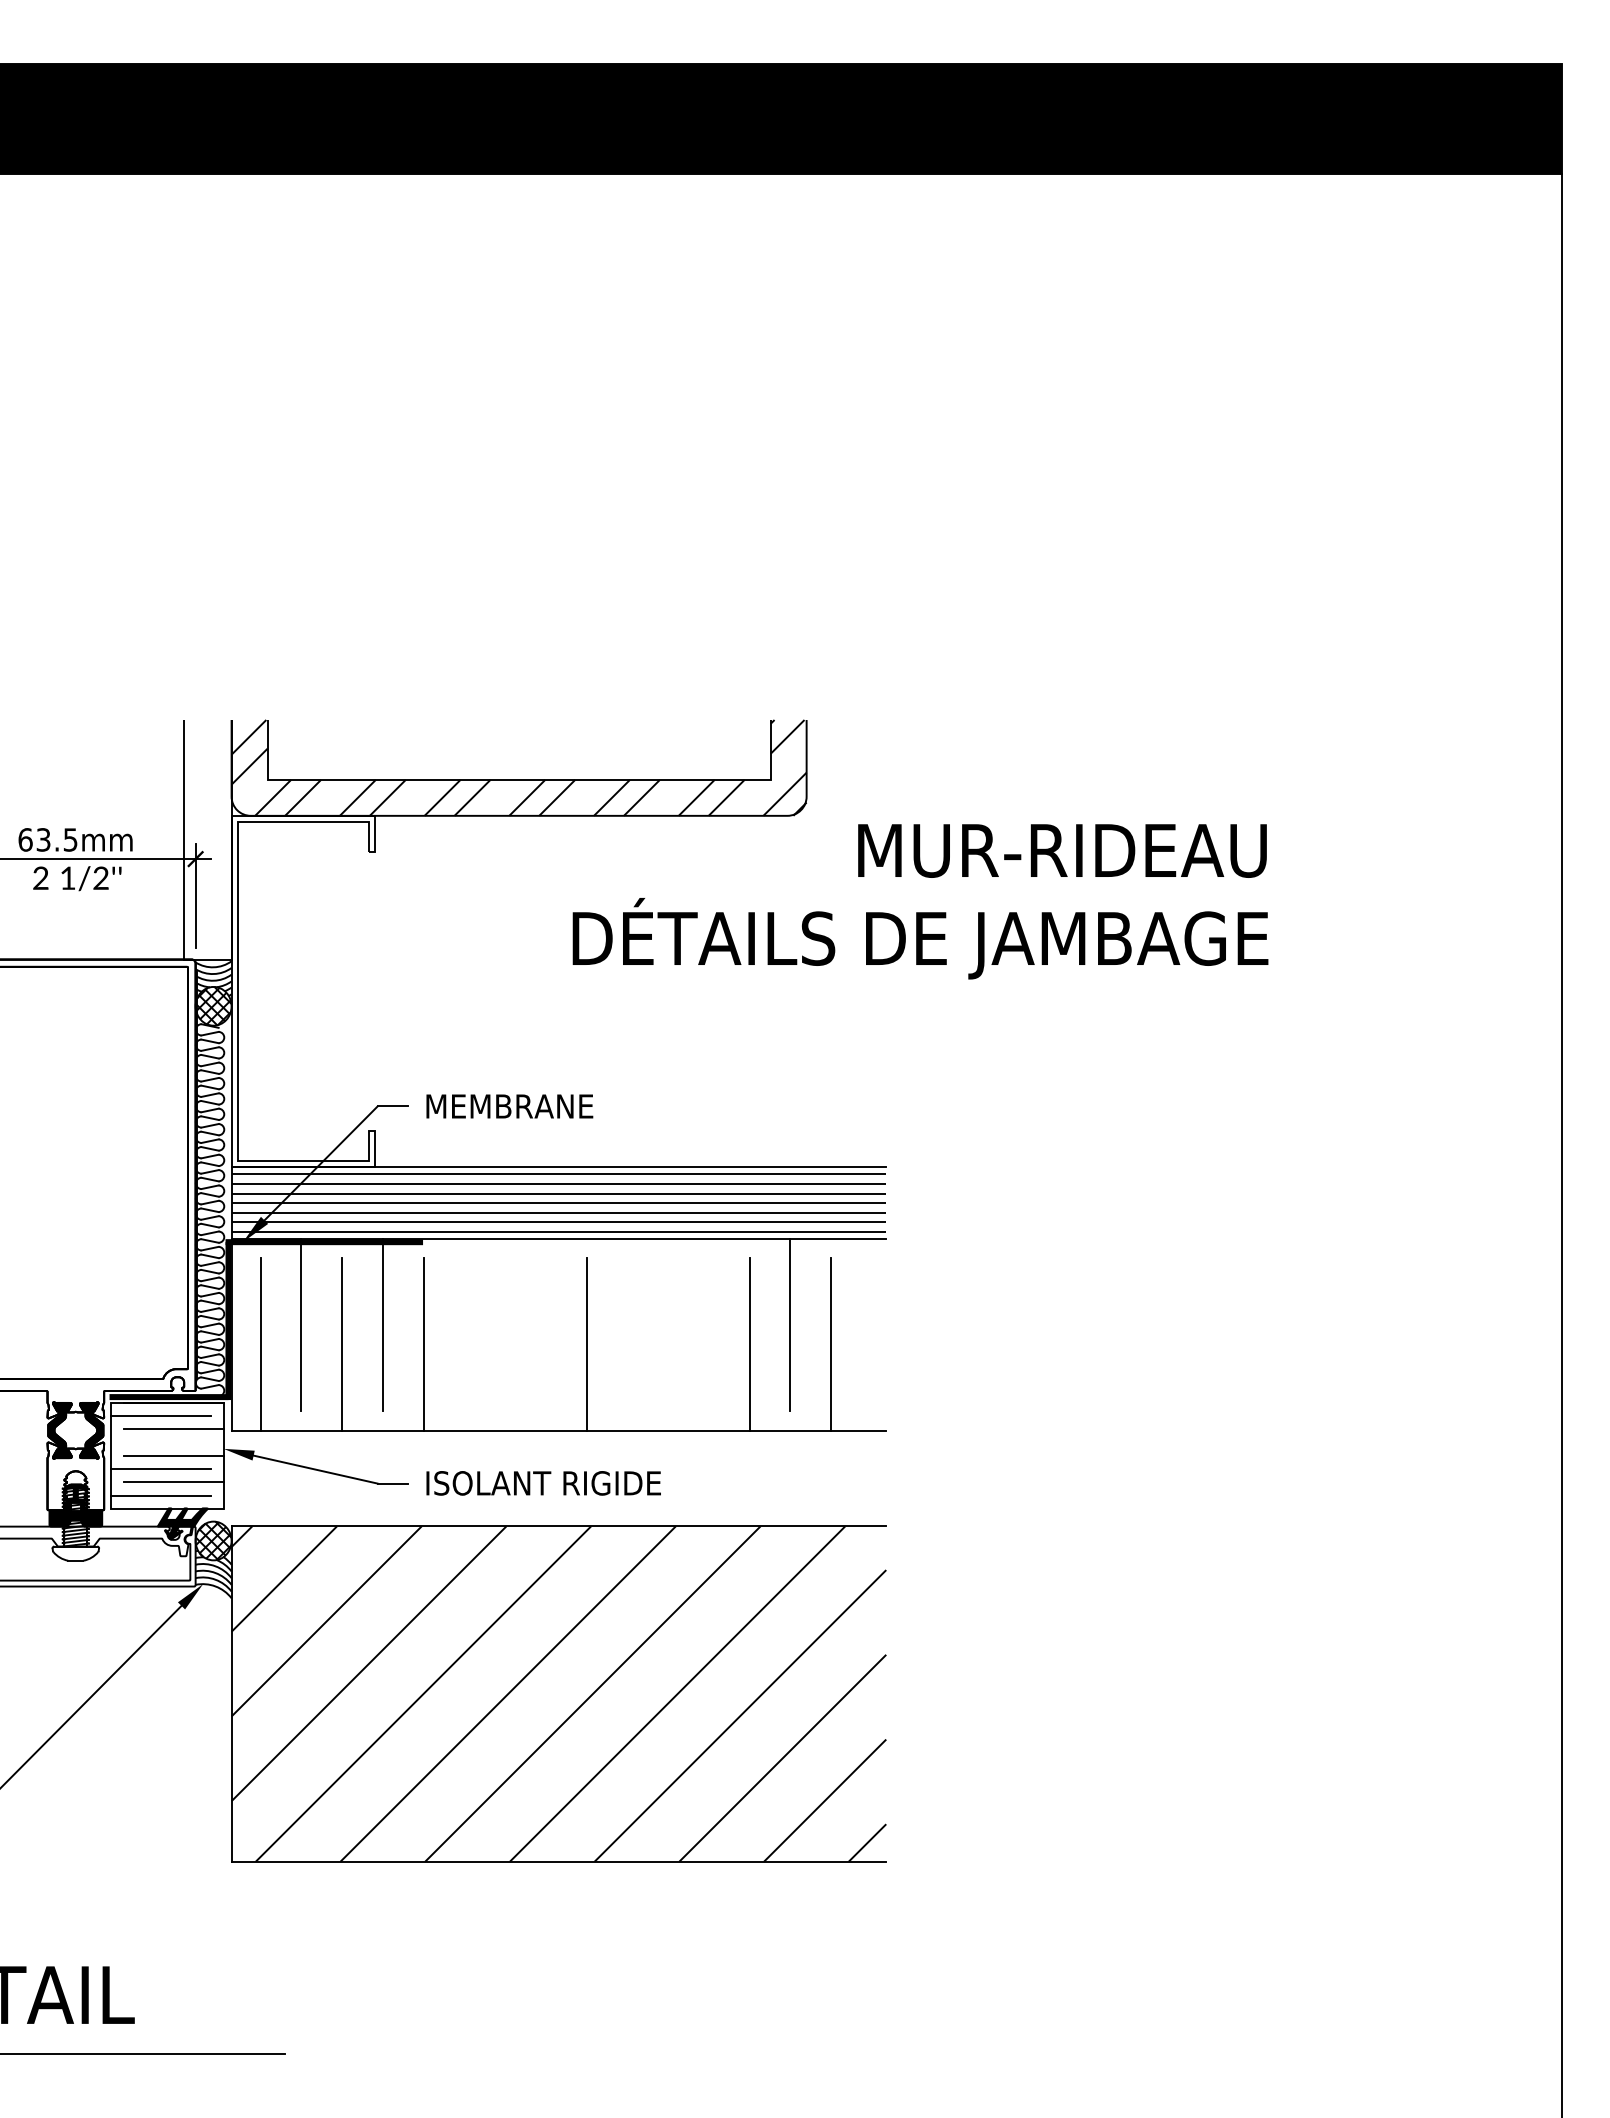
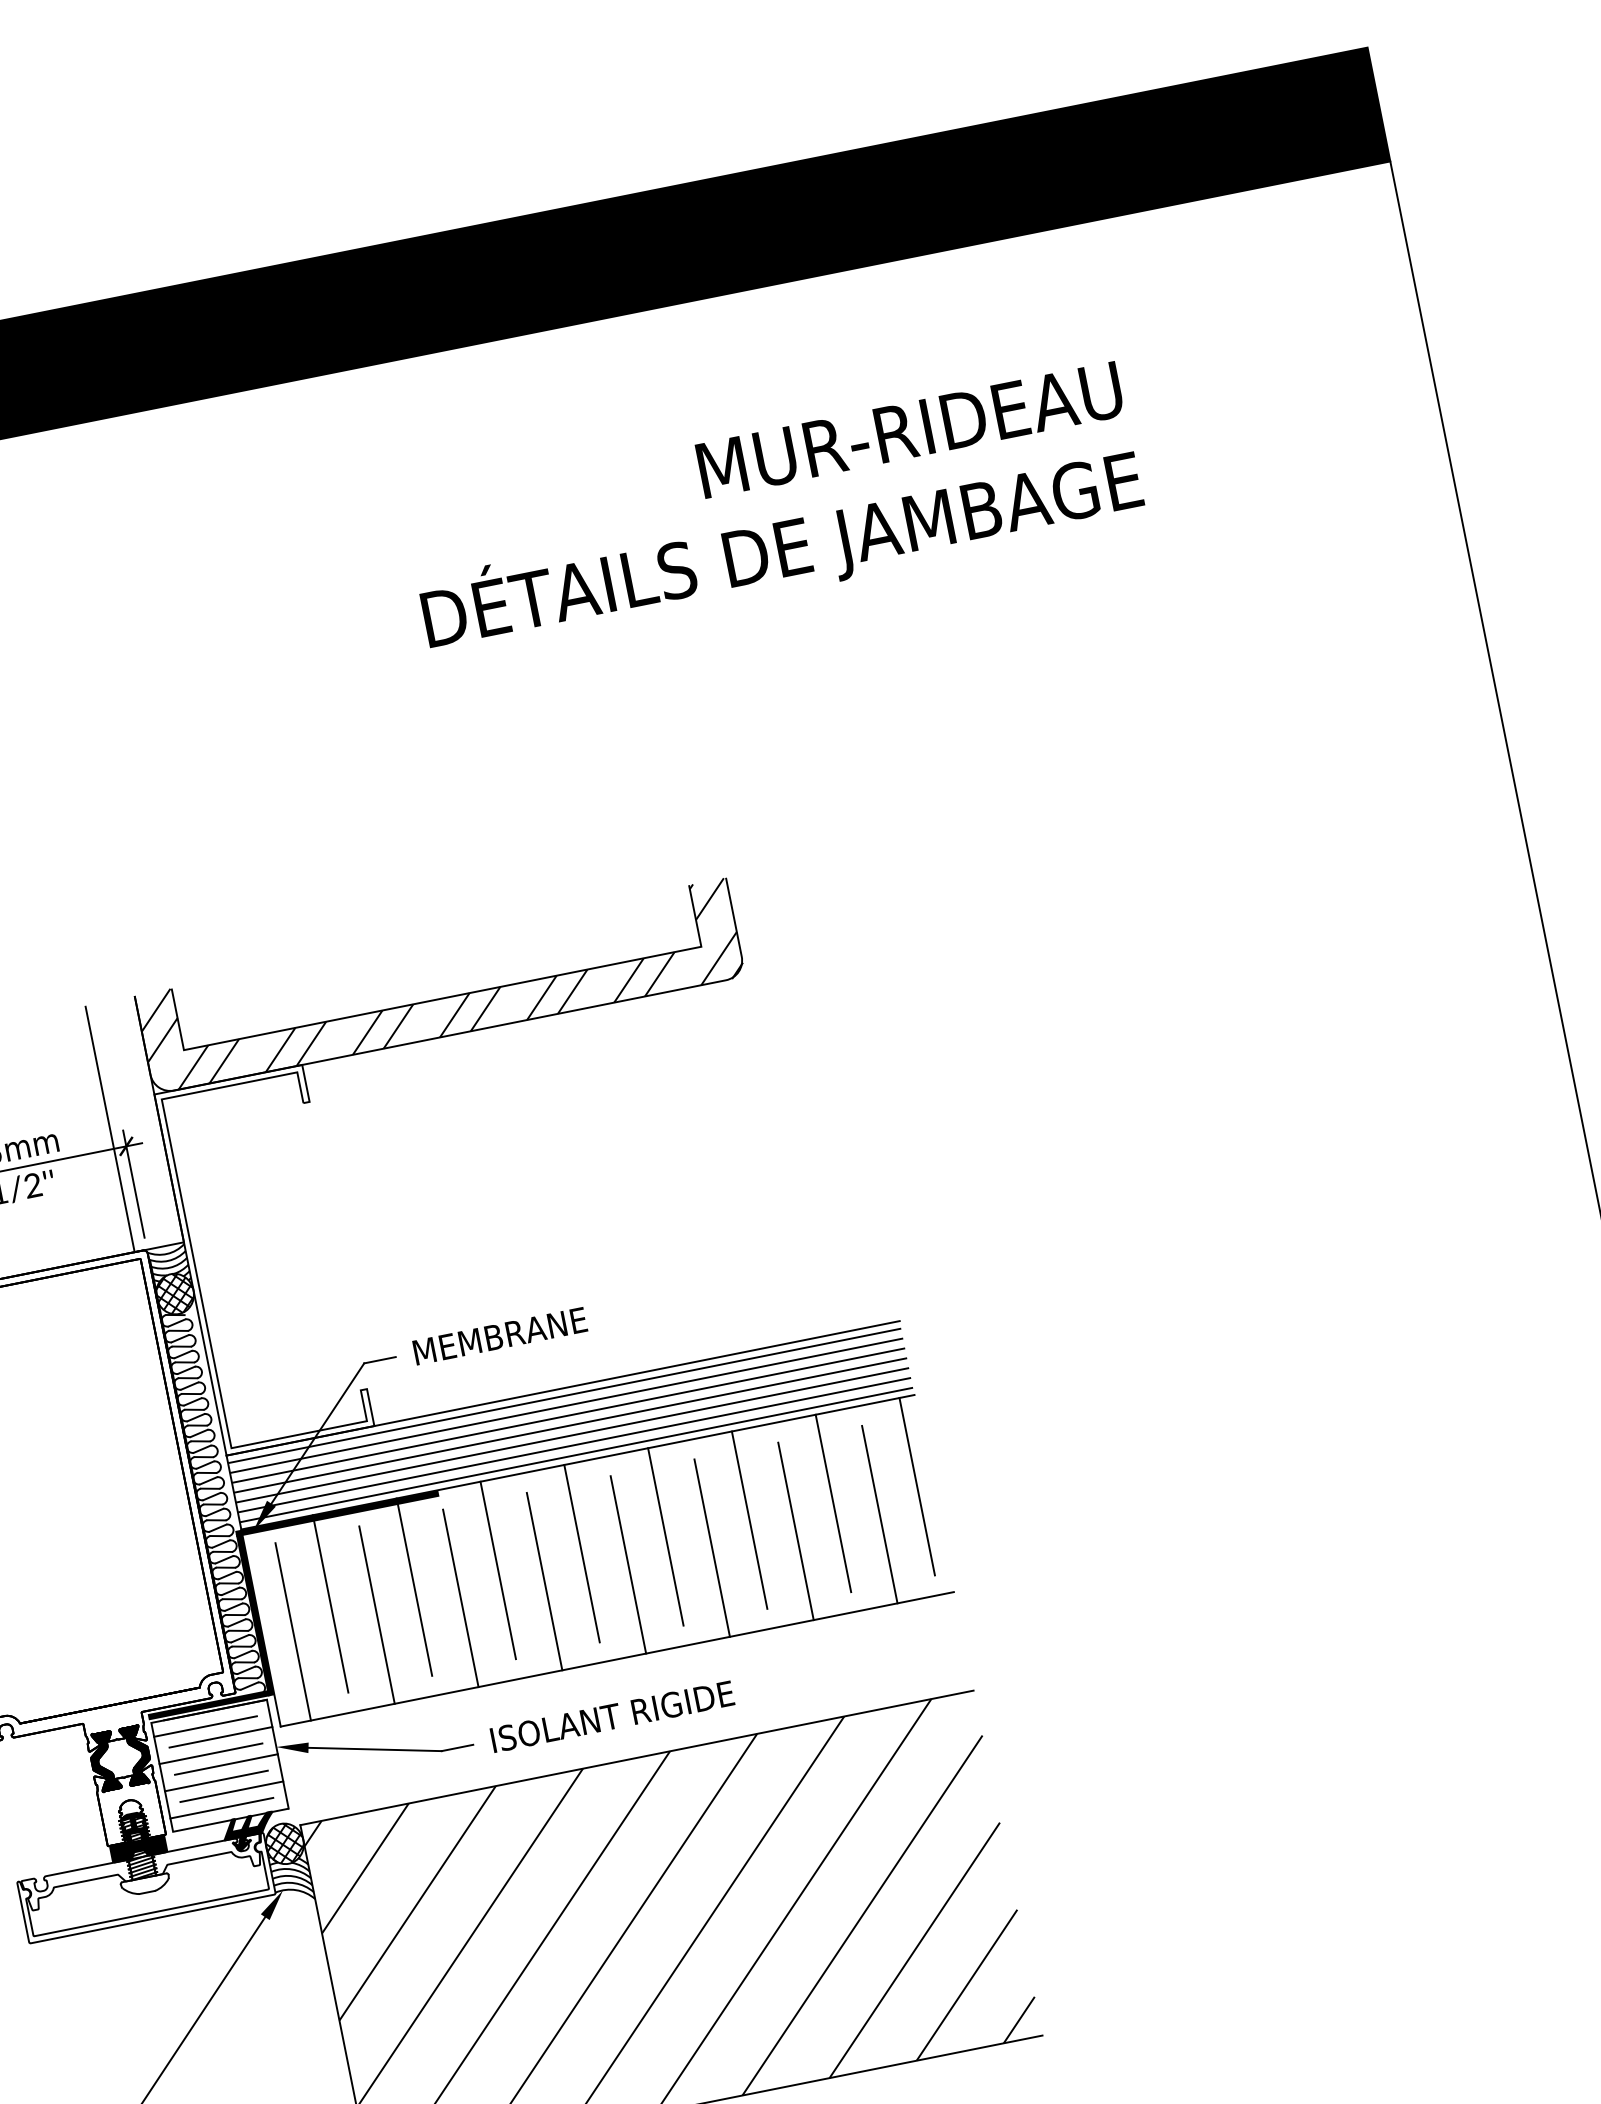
text: (920, 901) -> (774, 511), moved
line: (464, 1324) -> (498, 1569), added
line: (545, 1324) -> (581, 1553), added
line: (627, 1324) -> (666, 1536), added
line: (708, 1324) -> (749, 1519), added
line: (871, 1324) -> (916, 1486), added
line: (505, 1344) -> (544, 1581), added
line: (668, 1344) -> (712, 1548), added
line: (161, 1442) -> (211, 1753), added

